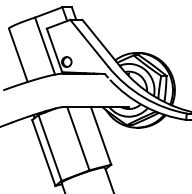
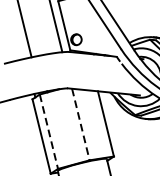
line: (78, 138) -> (81, 124), solid -> dashed
line: (50, 147) -> (49, 131), solid -> dashed

